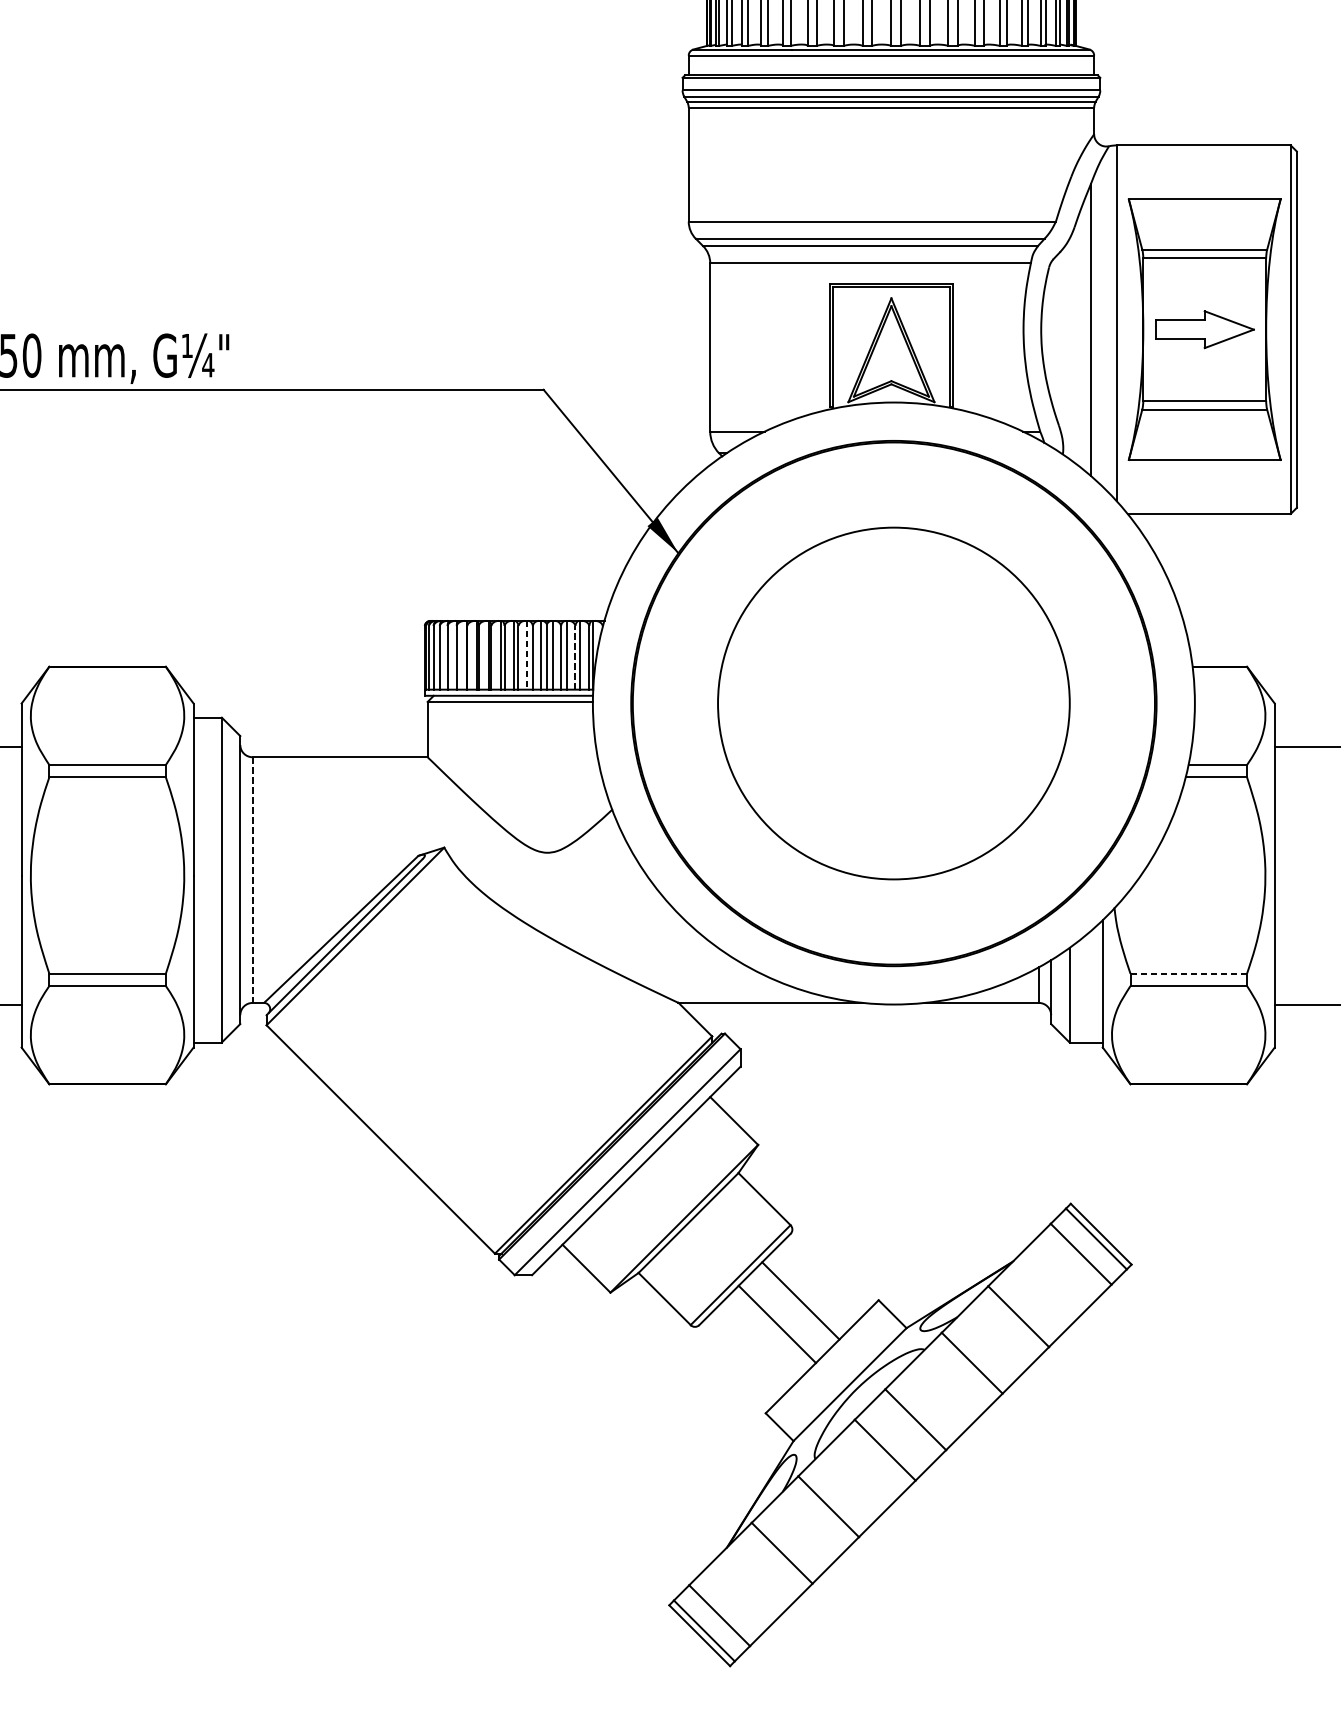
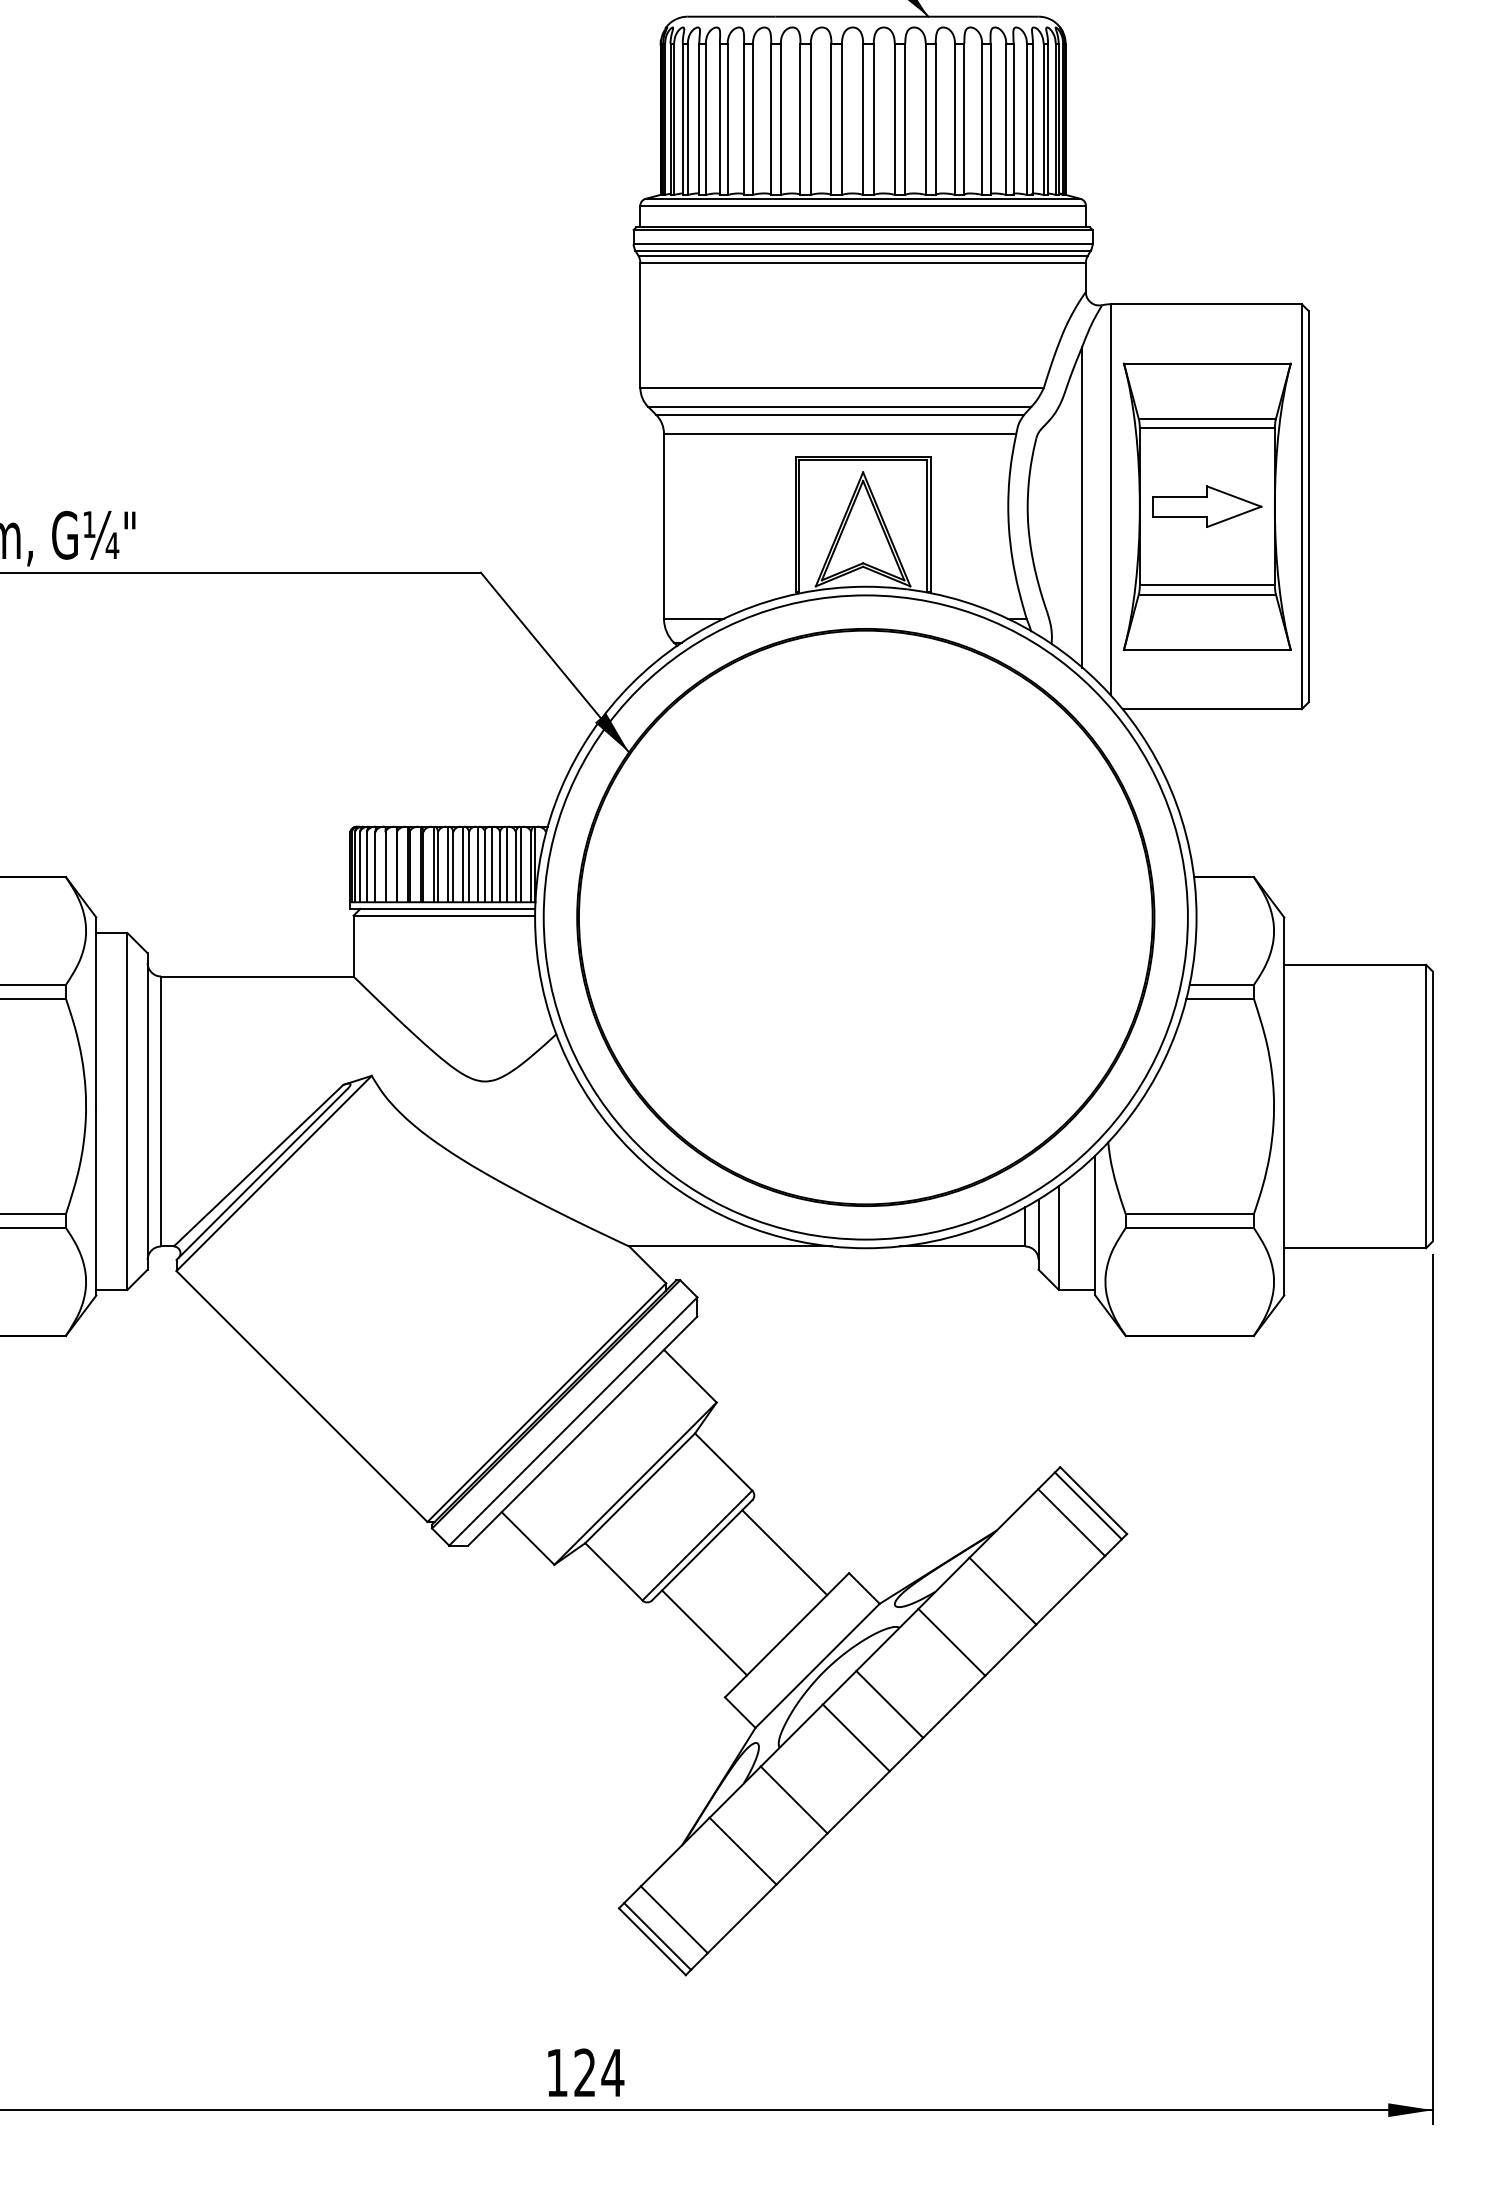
line: (526, 655) -> (462, 864), dashed -> solid
line: (575, 657) -> (515, 866), dashed -> solid
circle: (893, 703) -> (865, 917), size x1.67
line: (252, 880) -> (161, 1111), dashed -> solid
line: (1188, 973) -> (1189, 1214), dashed -> solid
line: (800, 1300) -> (704, 1632), moved
line: (777, 1324) -> (784, 1552), moved

